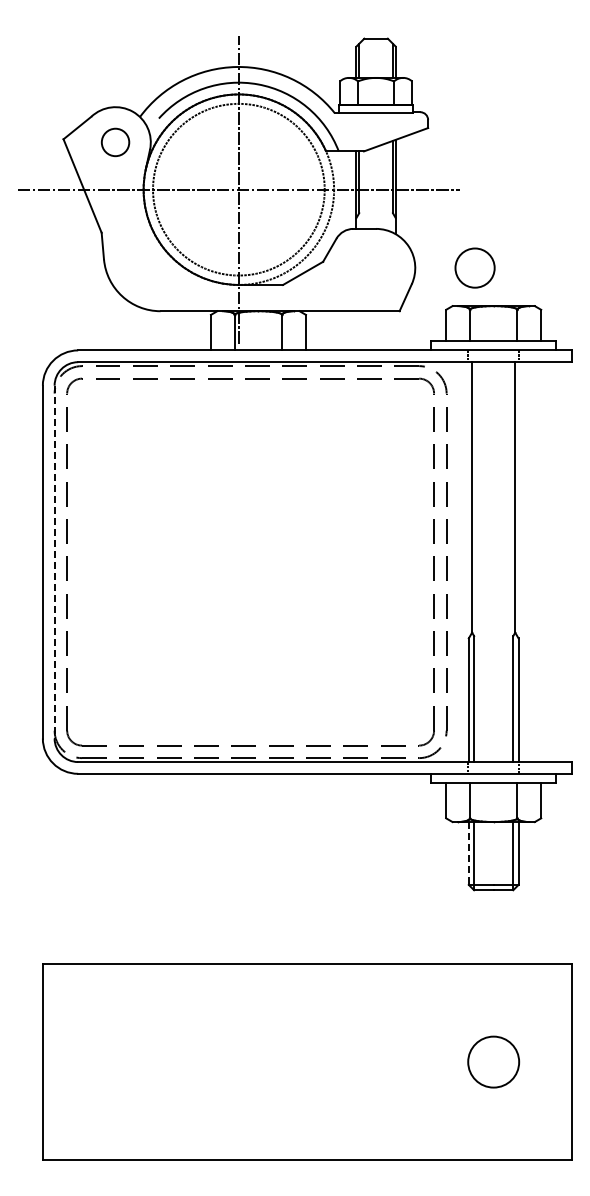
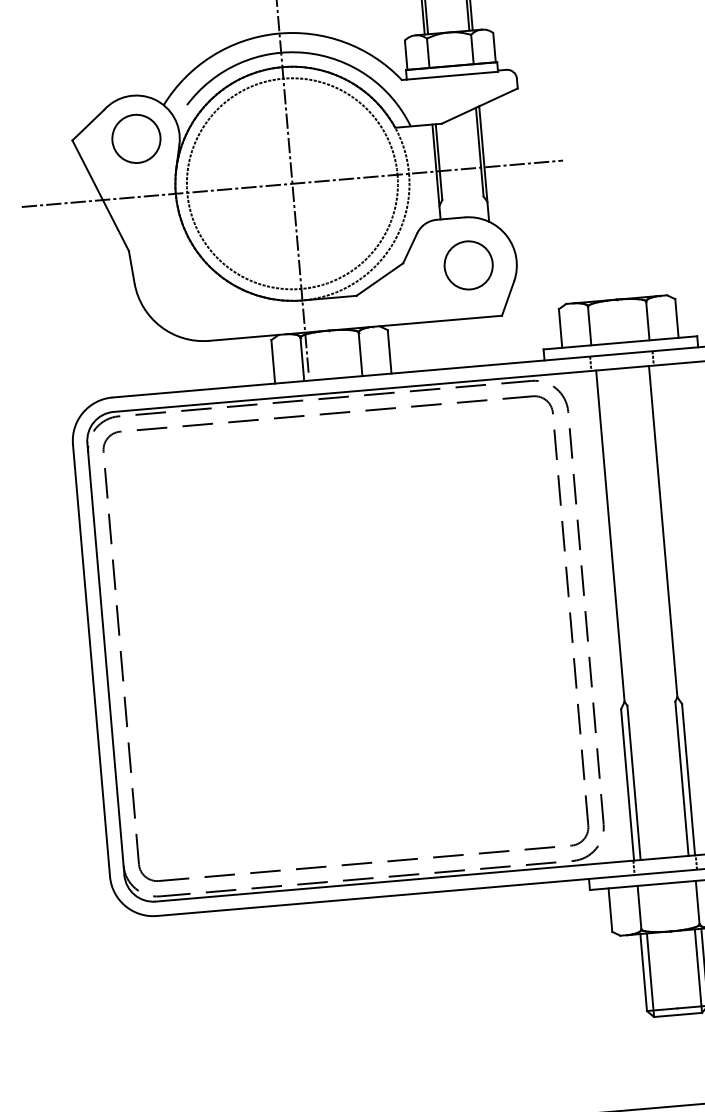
circle: (115, 142) -> (136, 138), size x1.43
circle: (474, 267) -> (467, 264), moved
line: (54, 562) -> (105, 659), dashed -> solid
line: (468, 853) -> (643, 972), dashed -> solid

